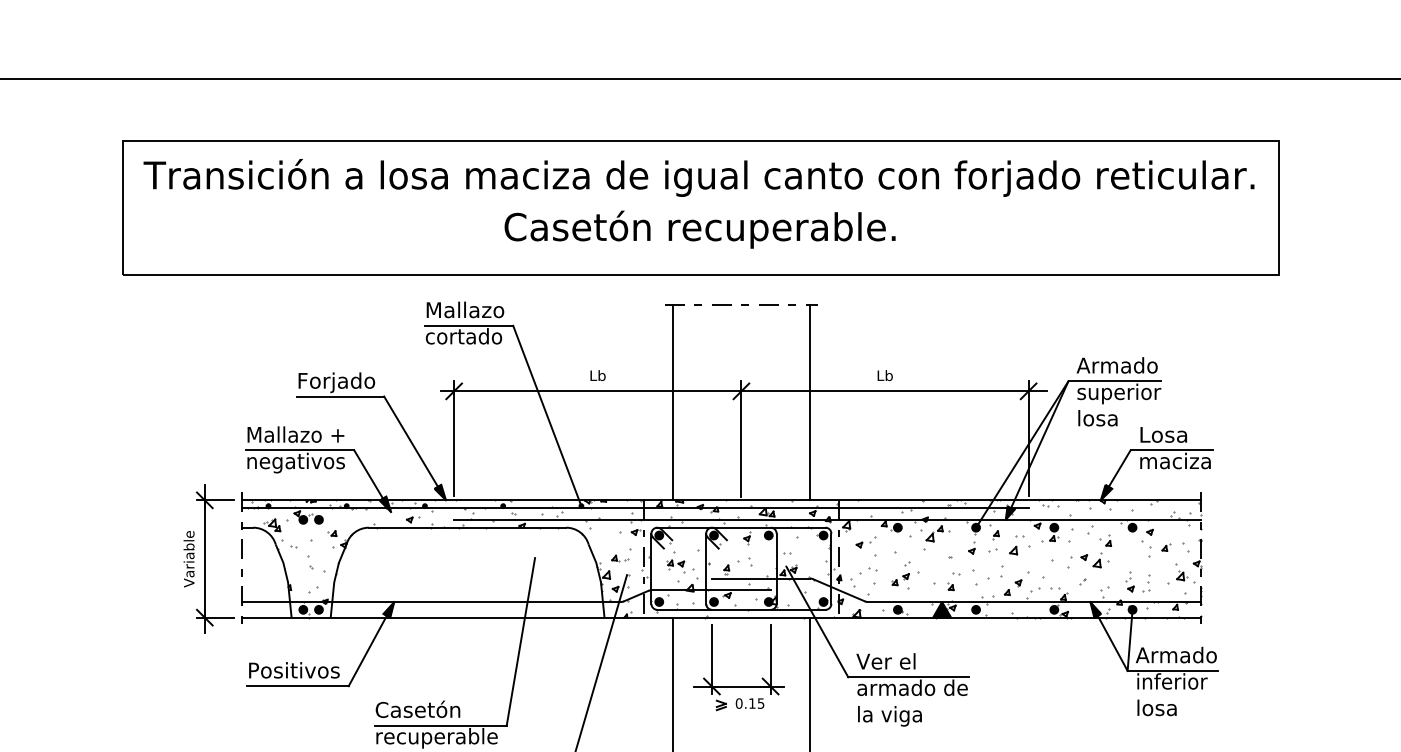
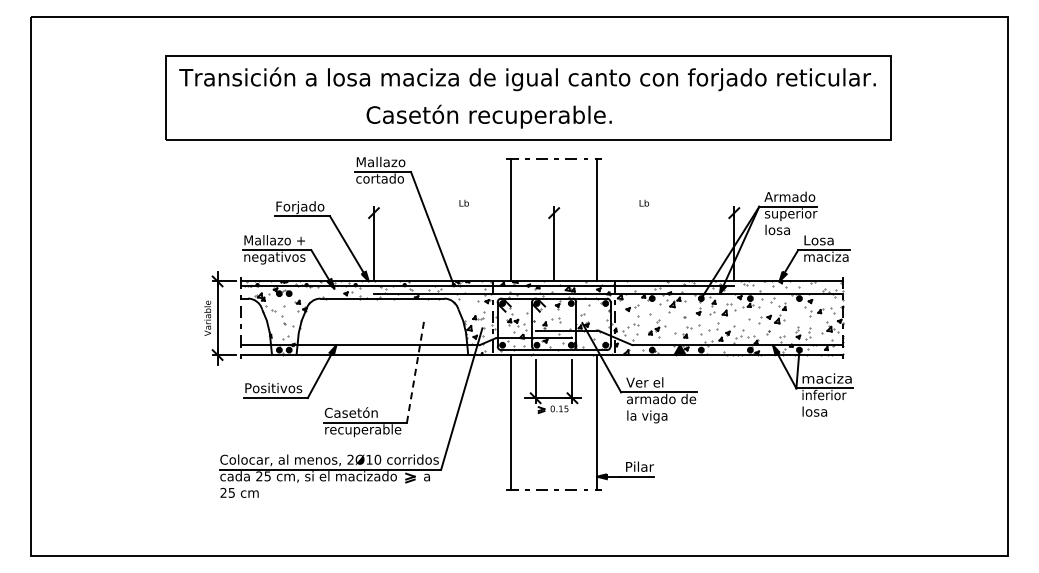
text: (698, 229) -> (488, 116), moved
line: (743, 391) -> (555, 213), removed
line: (520, 640) -> (415, 369), solid -> dashed
text: (1175, 655) -> (826, 378), Armado -> maciza

